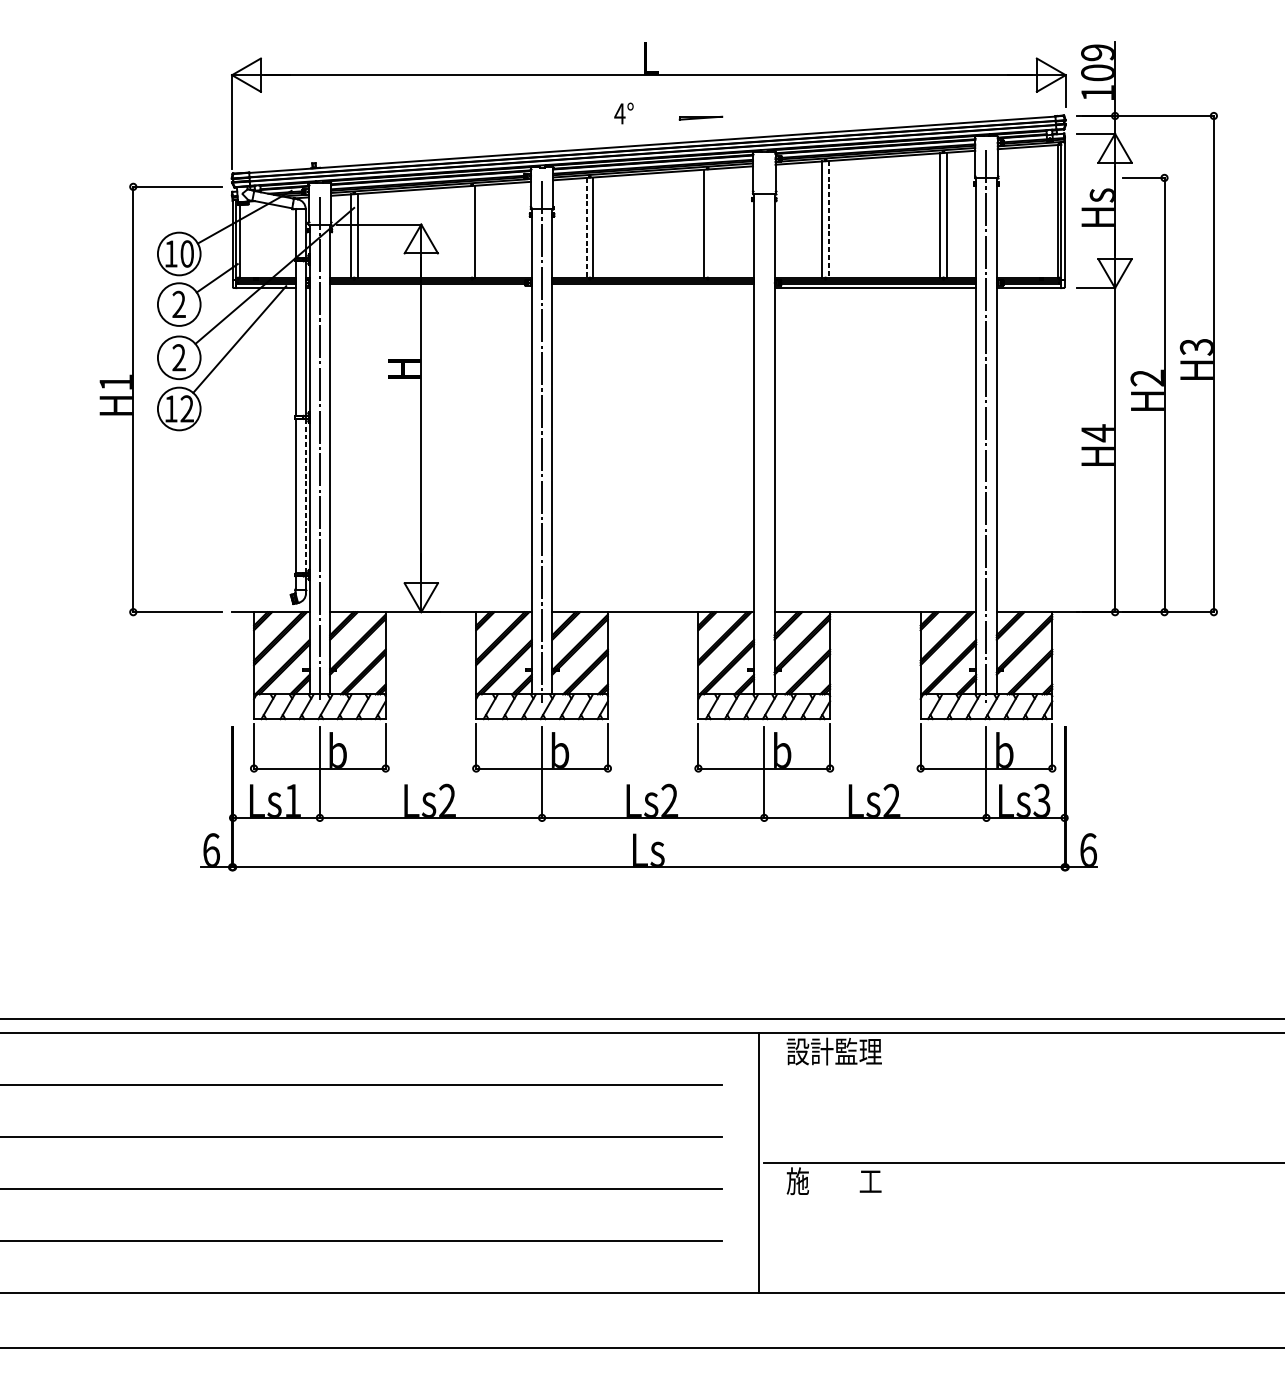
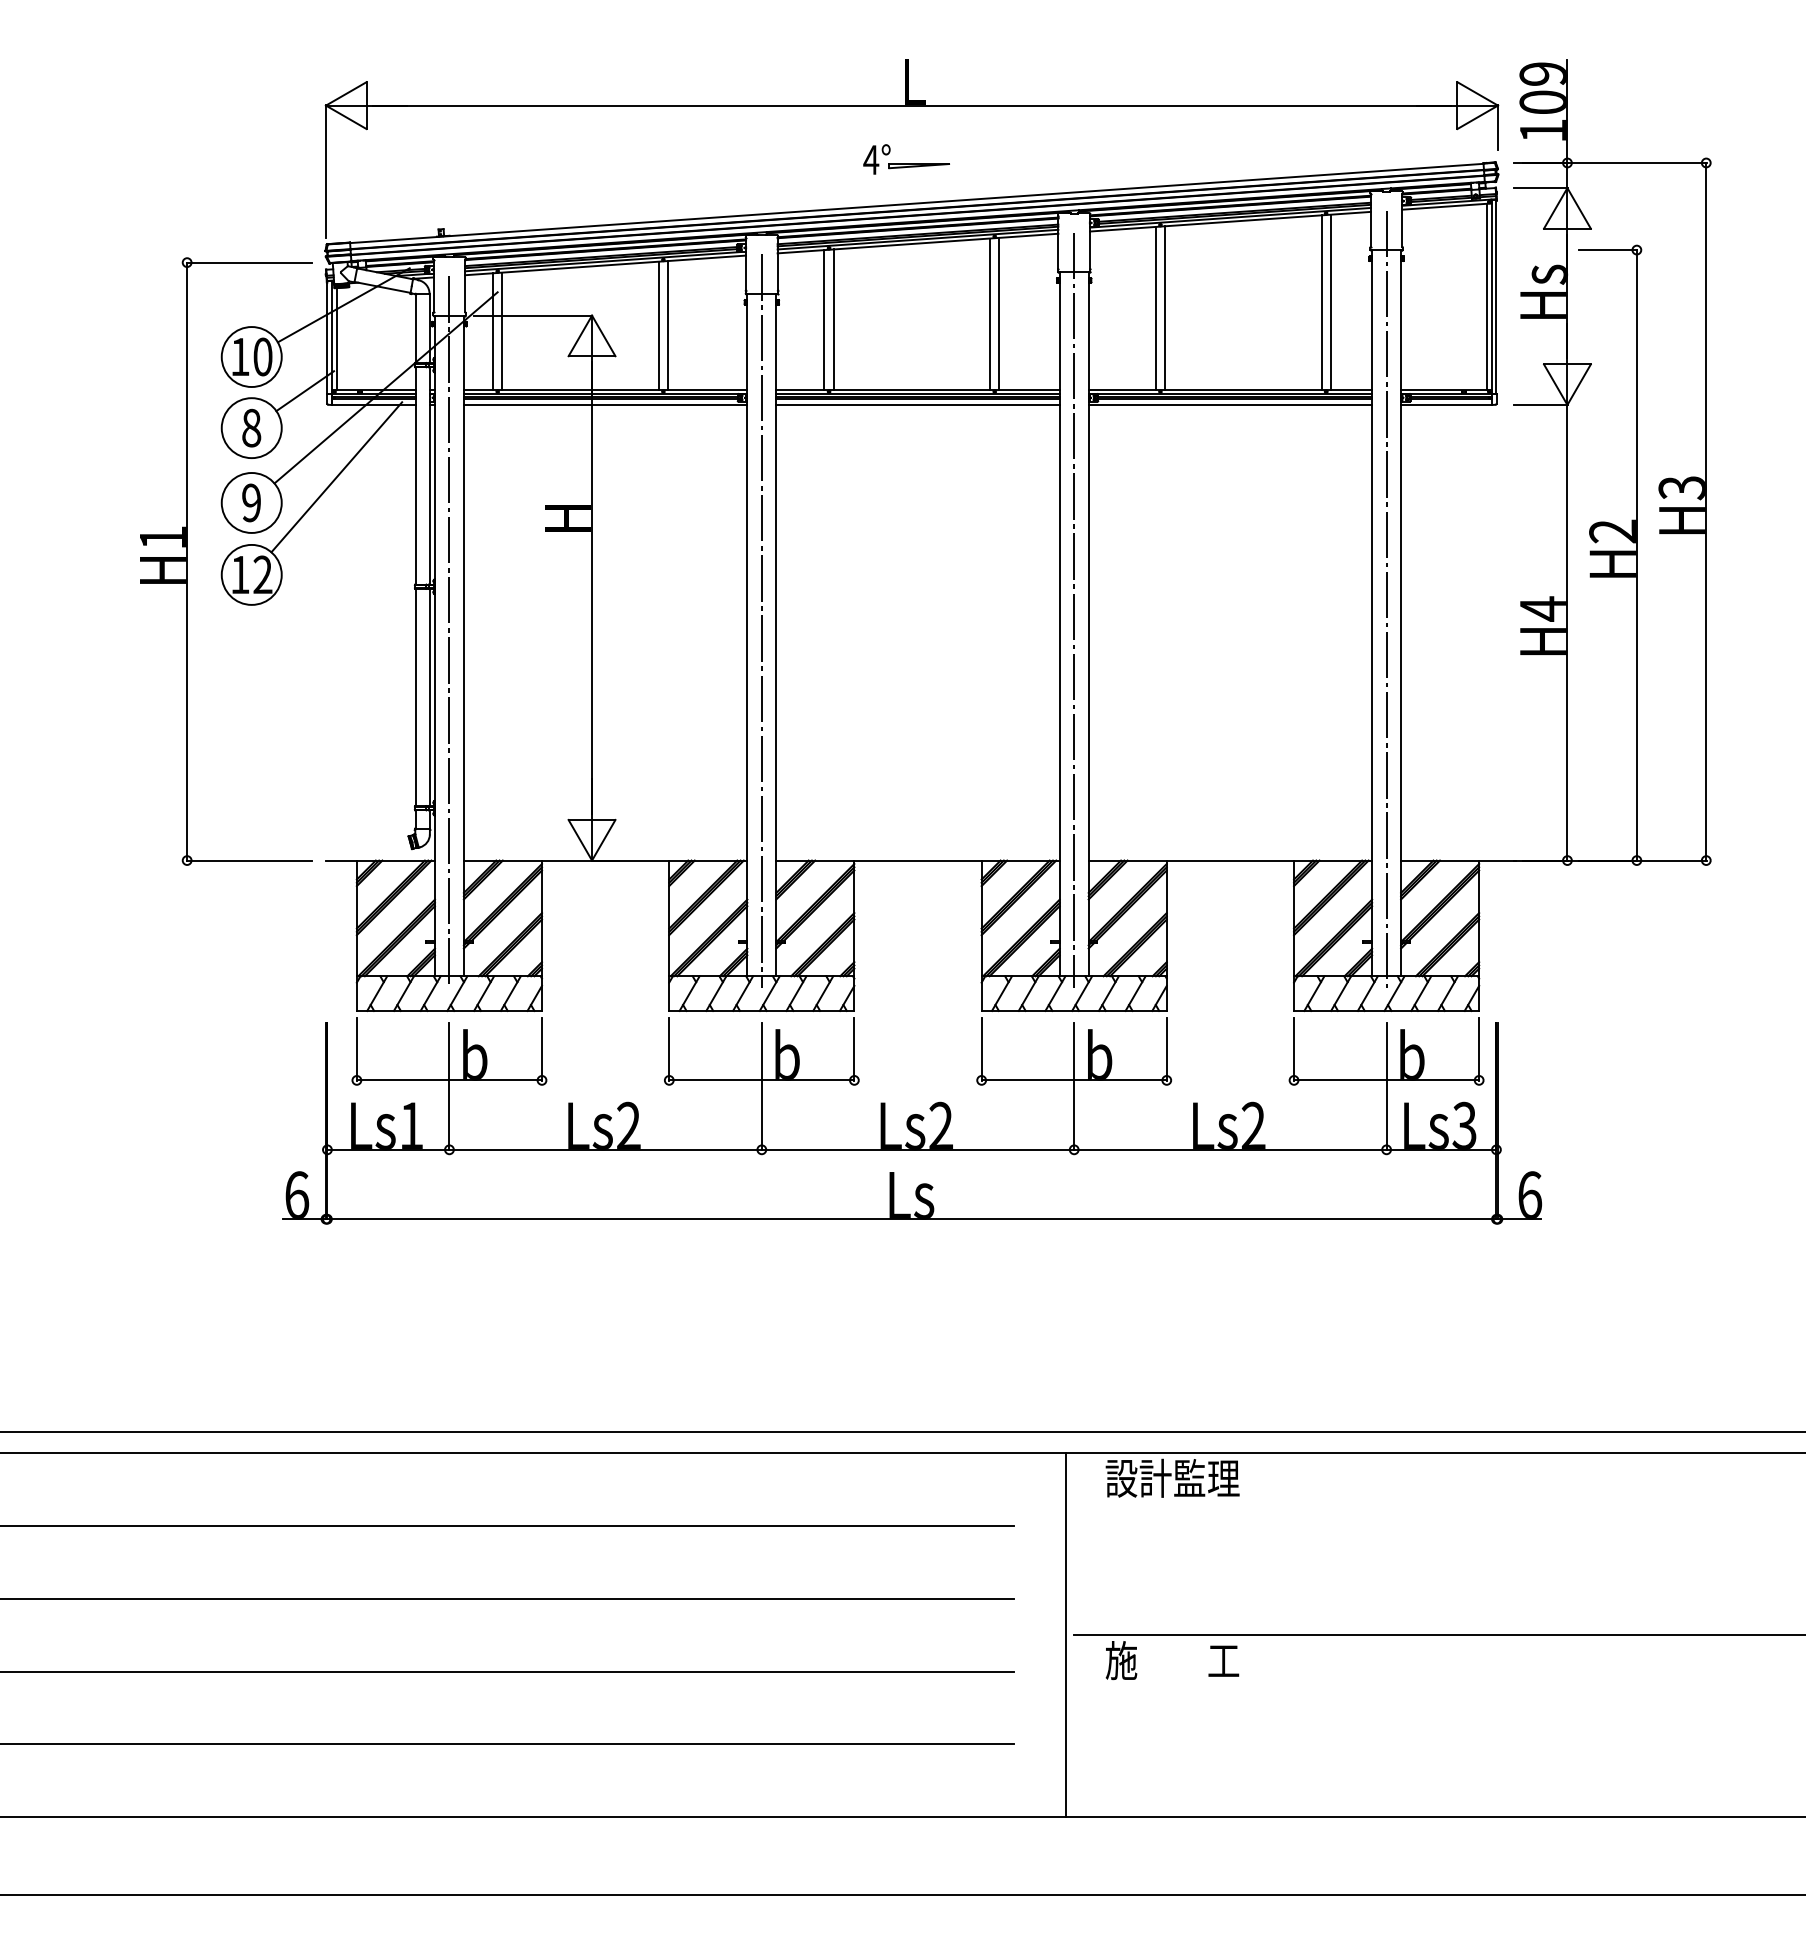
part: (700, 118) -> (918, 166), moved
line: (829, 219) -> (1165, 308), dashed -> solid
line: (711, 223) -> (999, 313), added
line: (586, 228) -> (824, 320), dashed -> solid
line: (468, 231) -> (658, 325), added
line: (430, 287) -> (605, 404), added
line: (652, 287) -> (917, 404), added
text: (179, 304) -> (251, 427), 2 -> 8
text: (179, 358) -> (251, 503), 2 -> 9
line: (764, 433) -> (1074, 609), added
line: (305, 496) -> (429, 697), dashed -> solid

